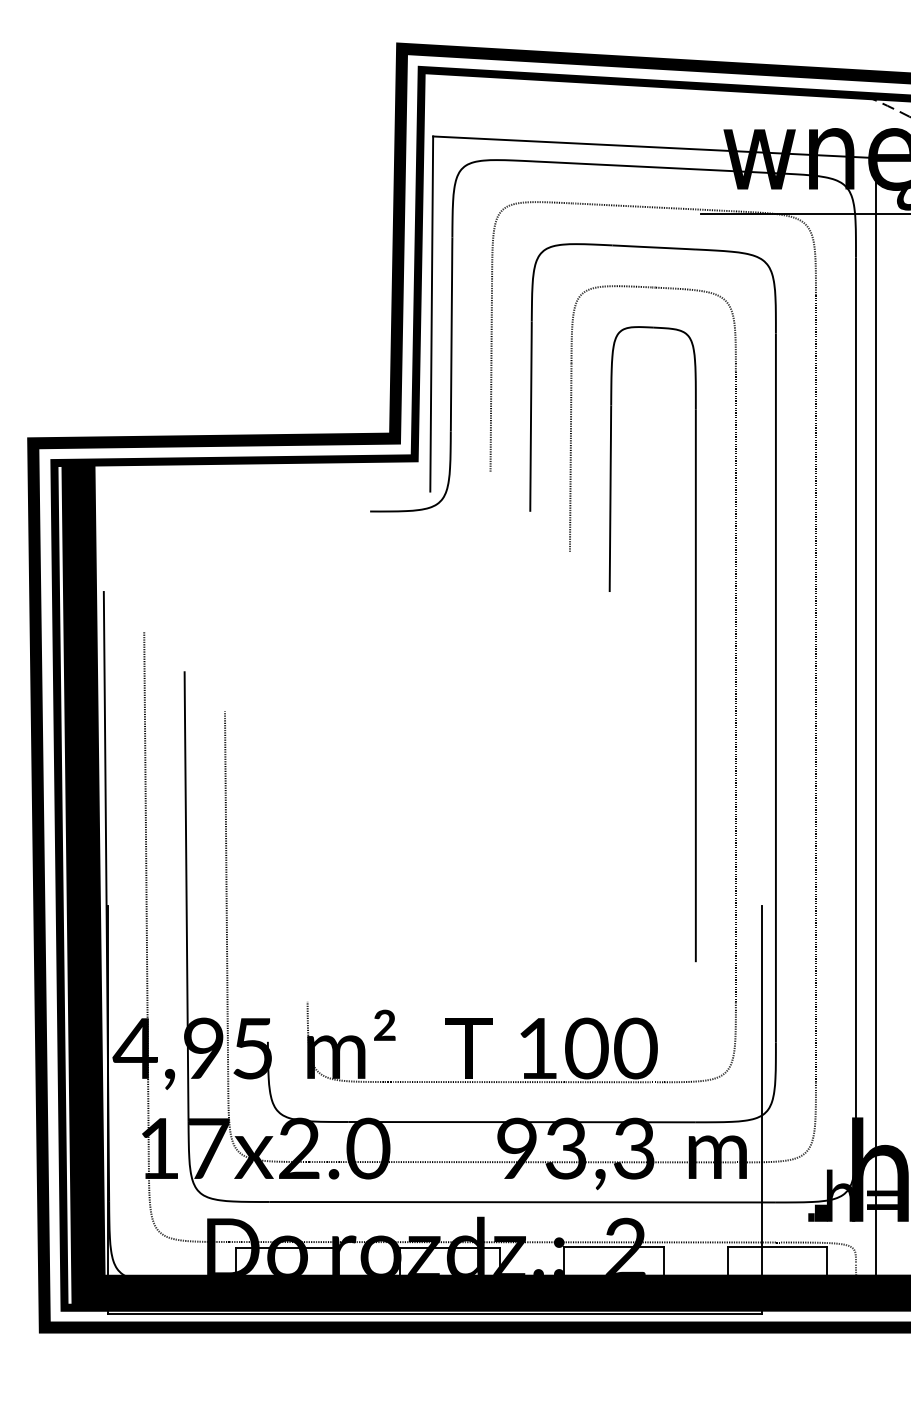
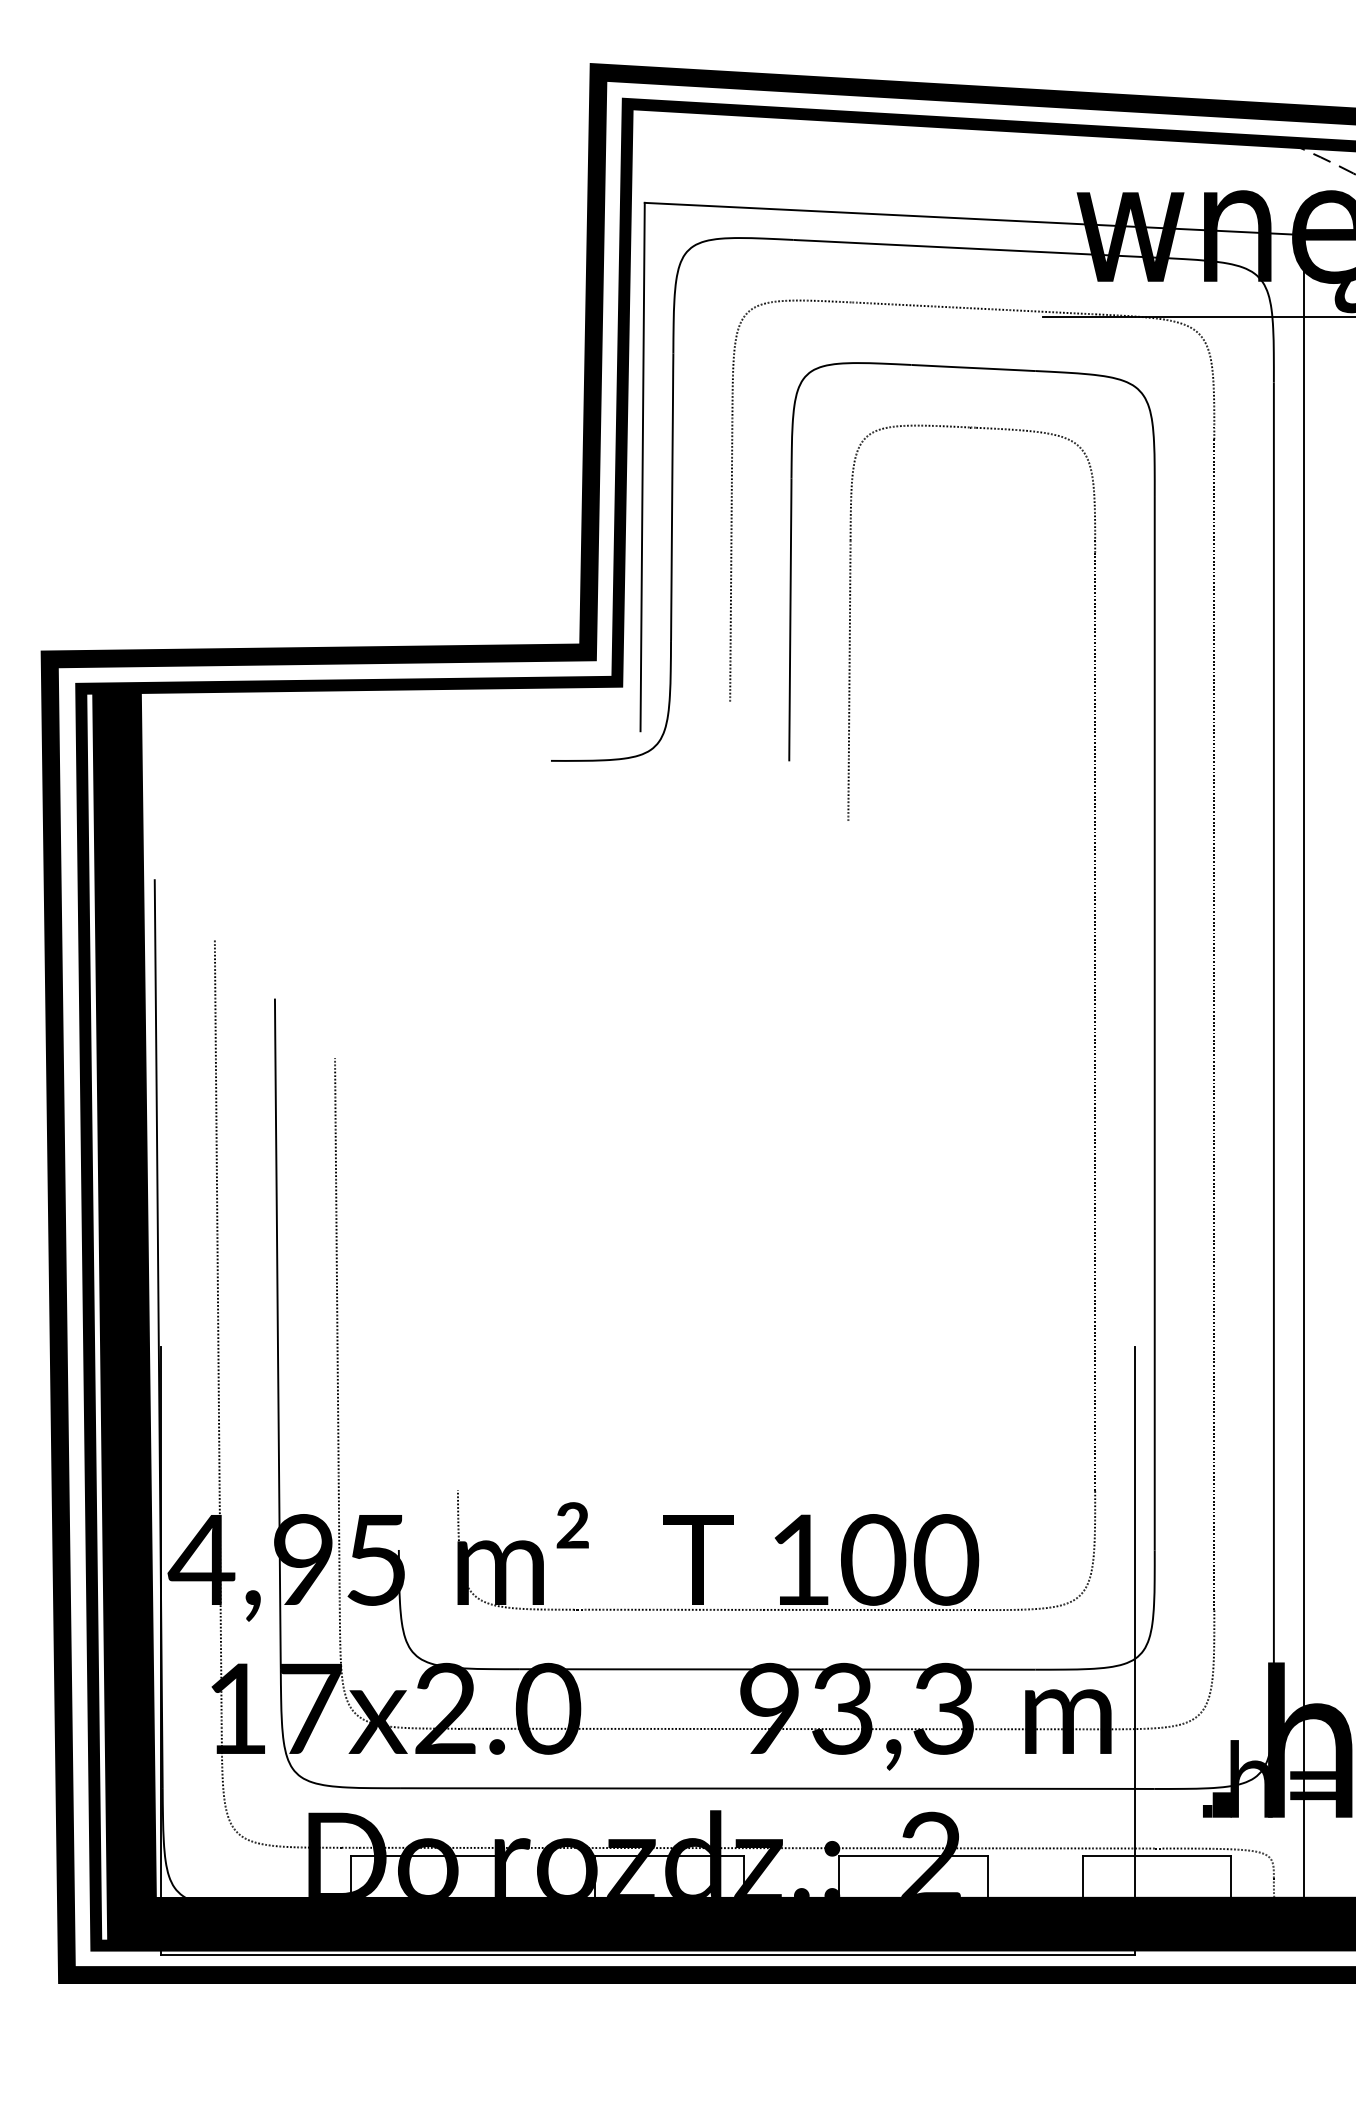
part: (695, 644) -> (1035, 958), removed

